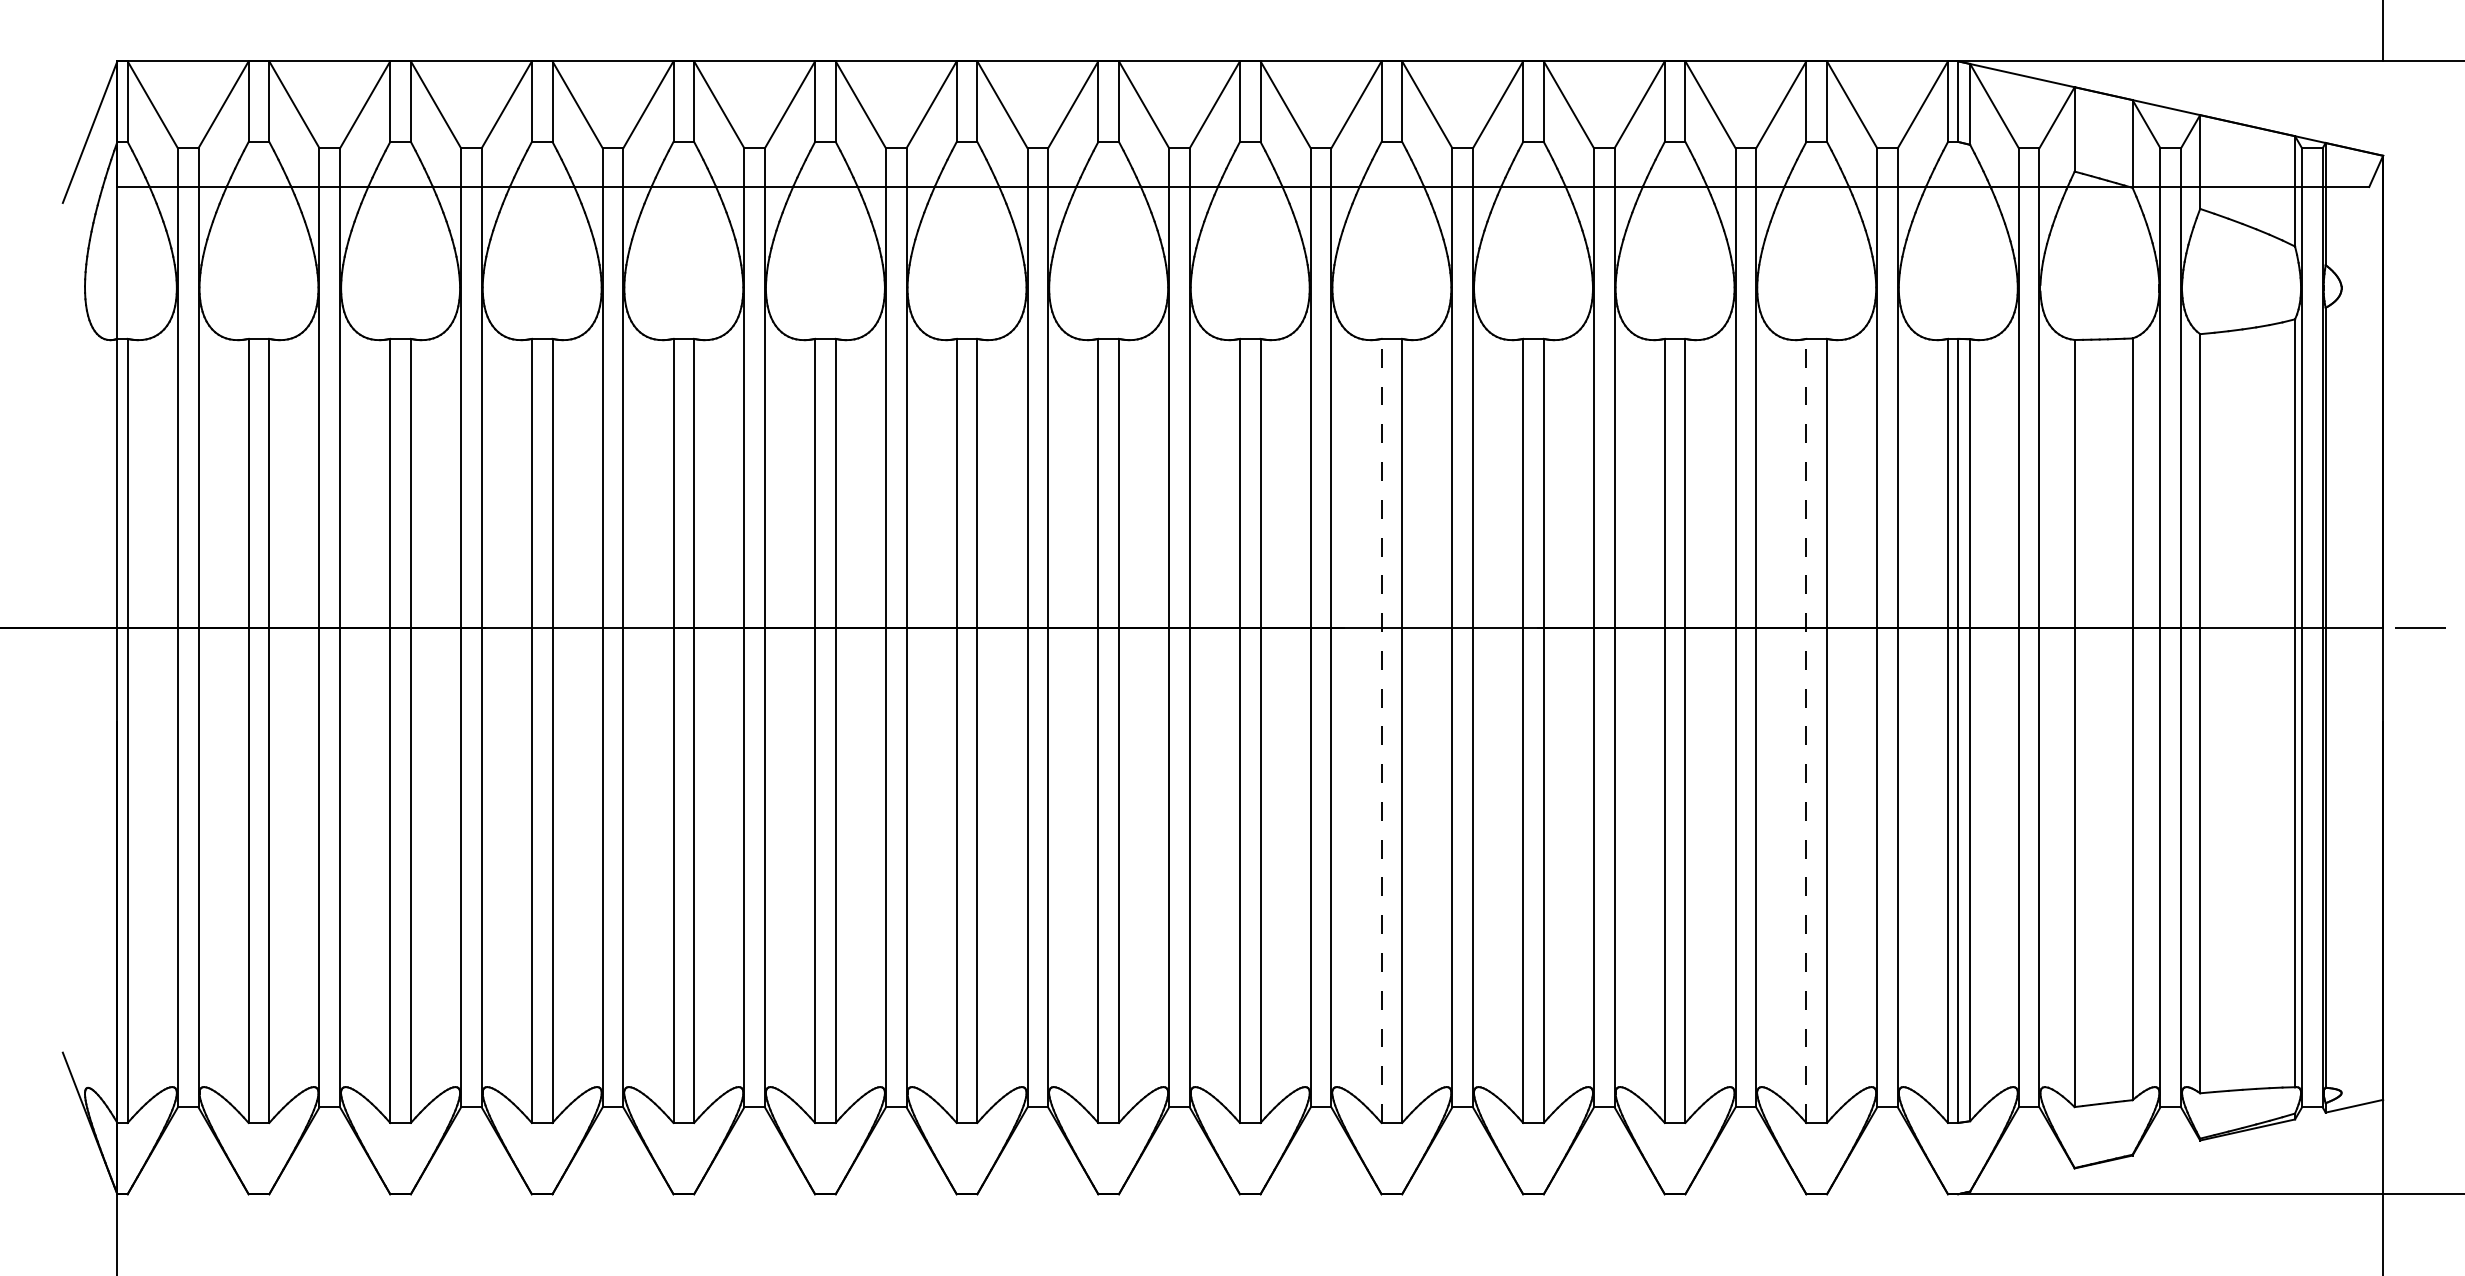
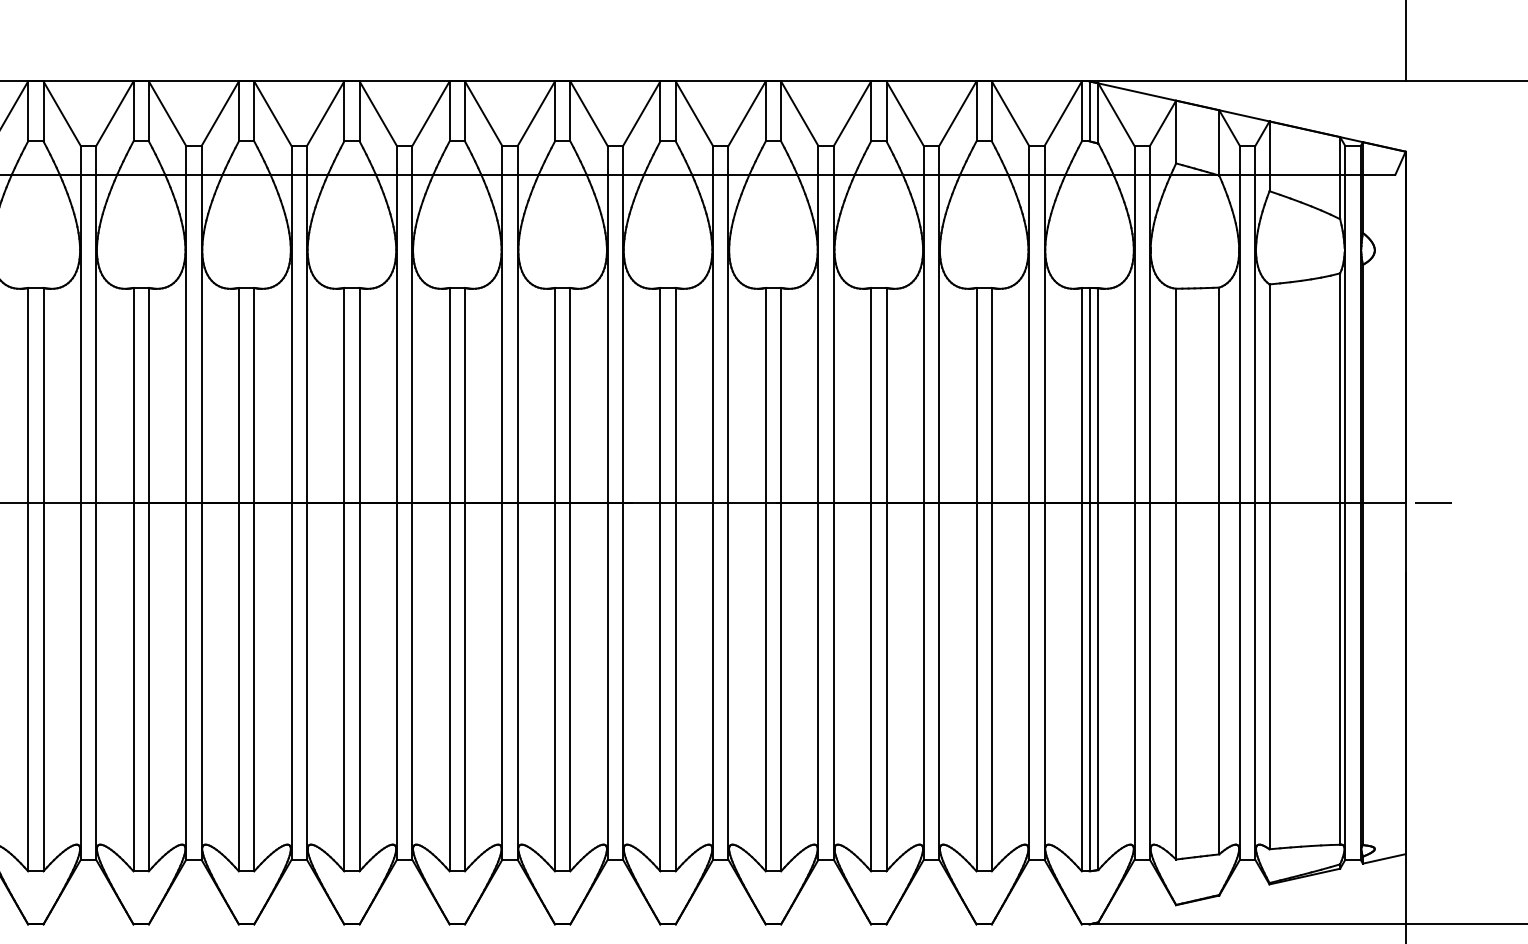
line: (1381, 730) -> (660, 579), dashed -> solid
line: (1806, 730) -> (976, 579), dashed -> solid

